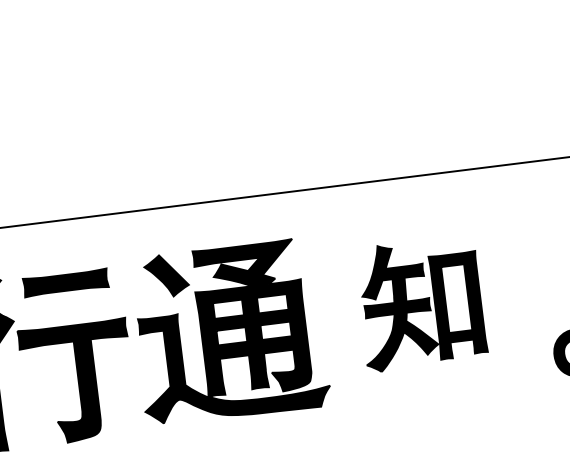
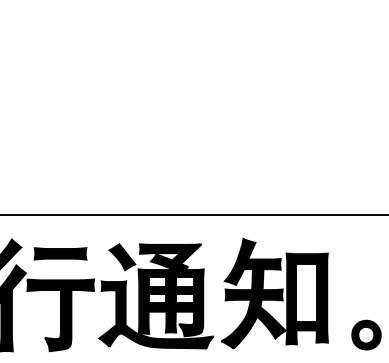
part: (419, 302) -> (274, 292), size x1.43

